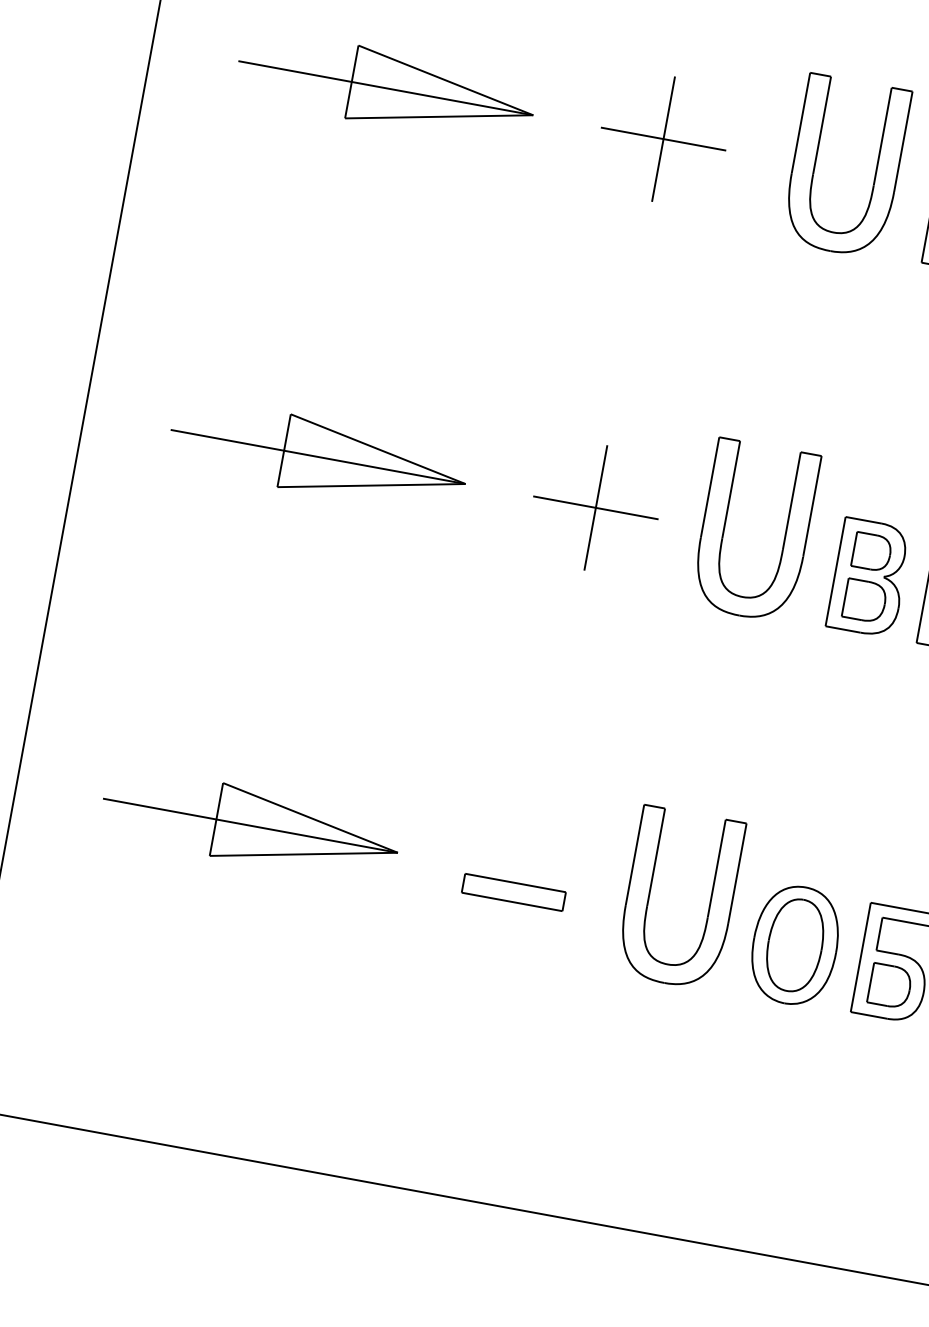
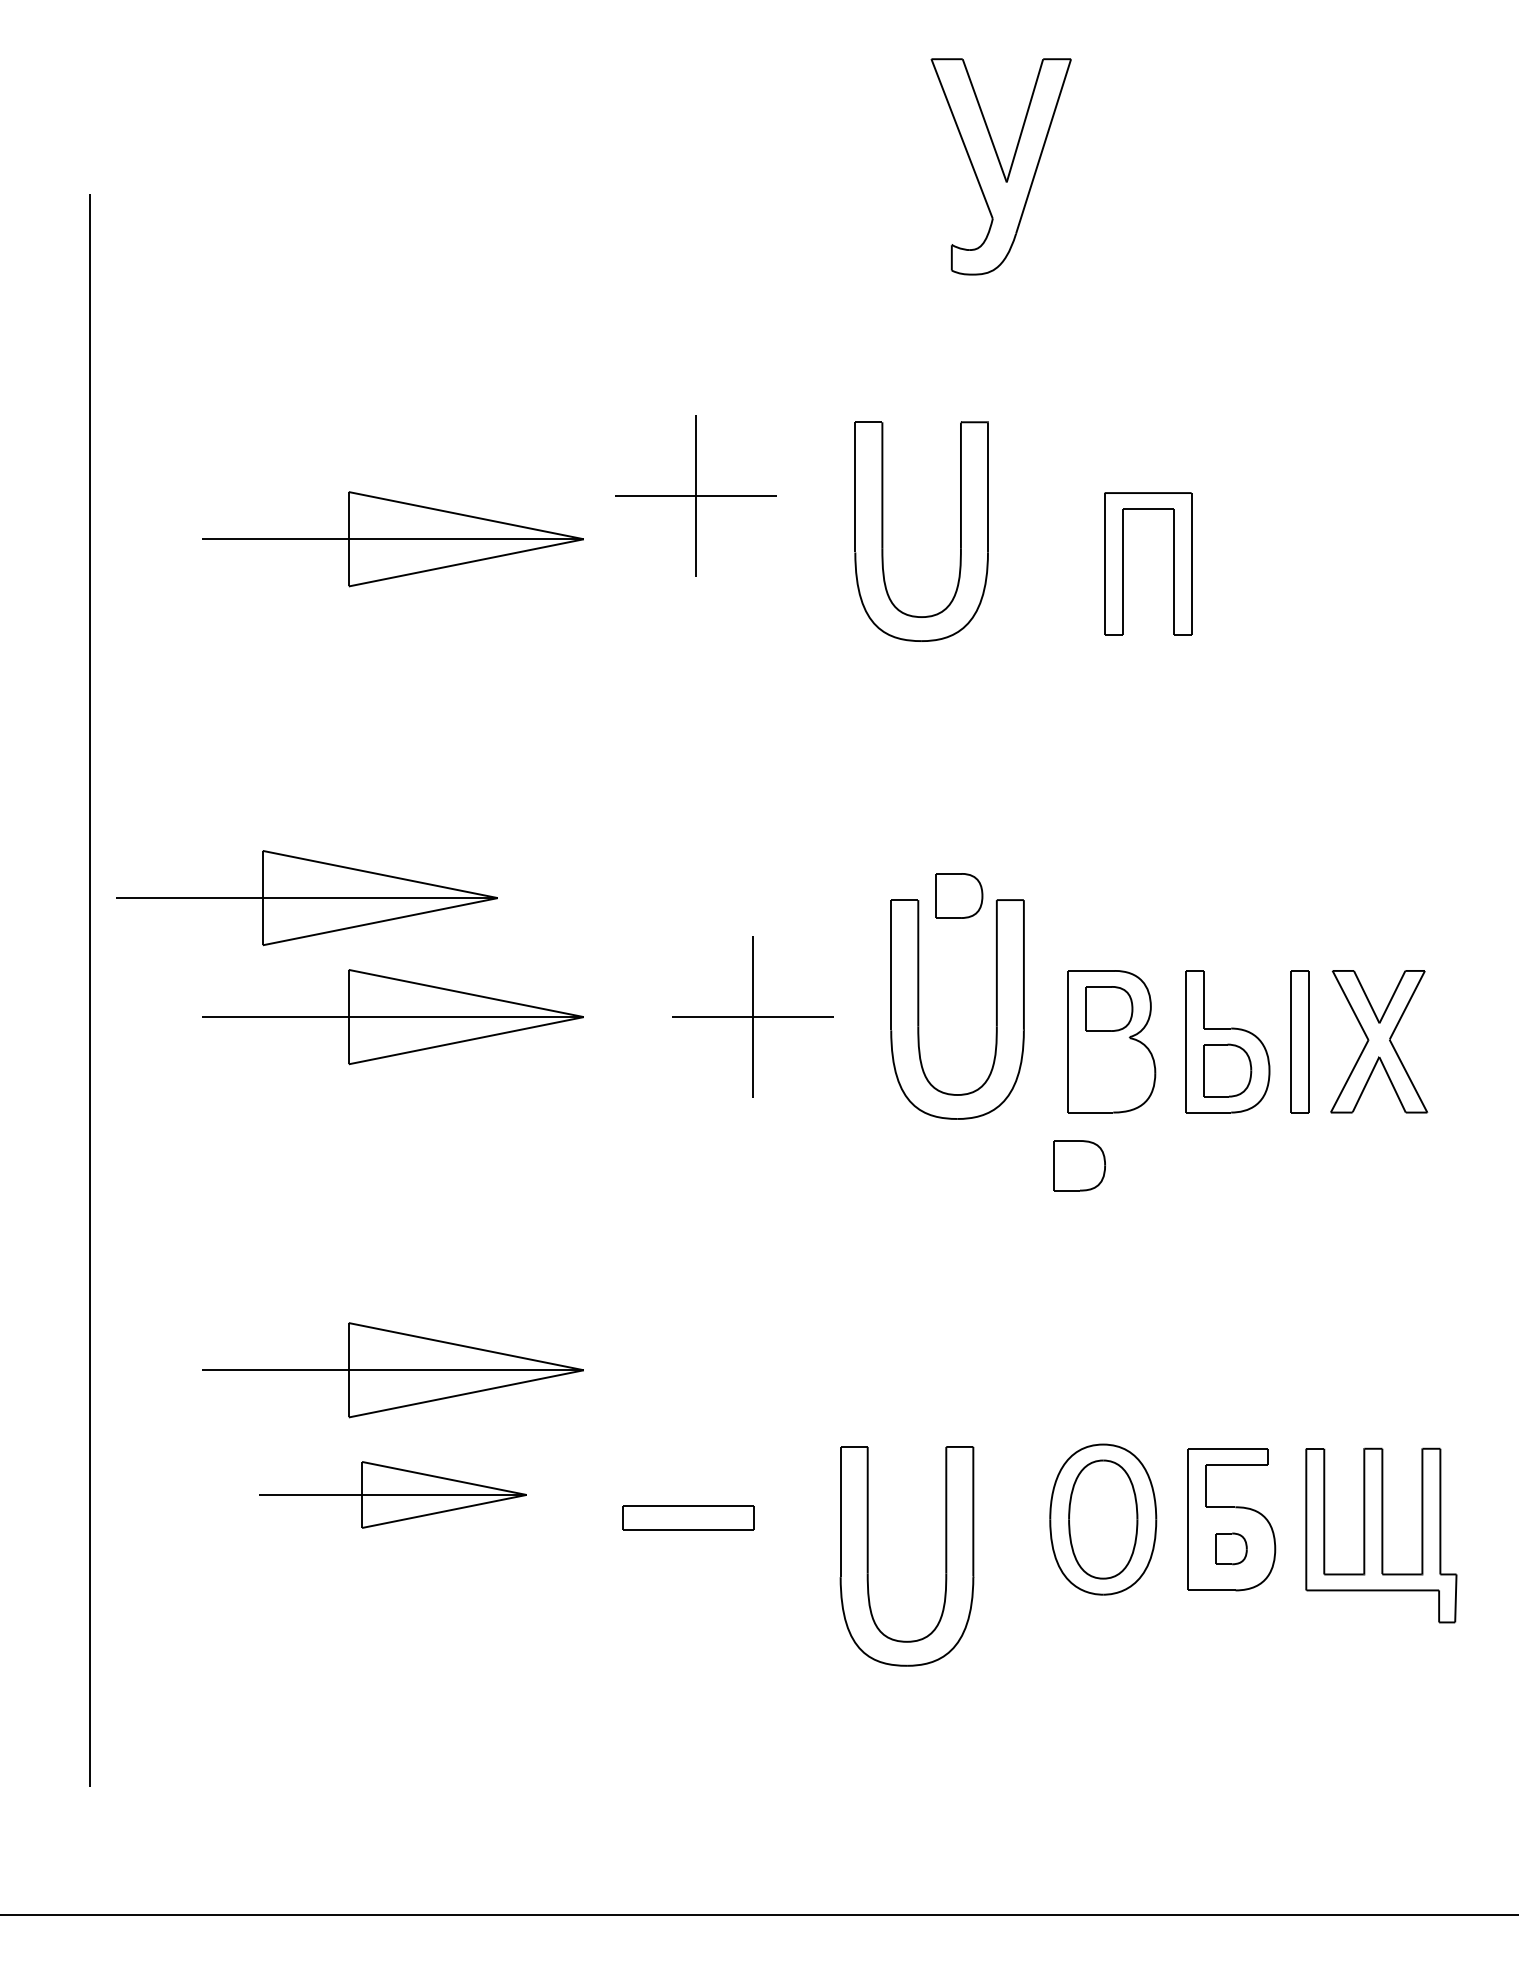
part: (663, 138) -> (695, 495), moved
part: (816, 161) -> (883, 531), moved
part: (268, 353) -> (306, 898), added
part: (772, 443) -> (959, 895), added
part: (865, 600) -> (1079, 1165), moved
part: (267, 729) -> (392, 1370), added
part: (250, 825) -> (392, 1494), size x0.7
part: (513, 892) -> (688, 1517), moved
part: (650, 893) -> (868, 1556), moved
part: (890, 985) -> (1231, 1548), size x0.6

